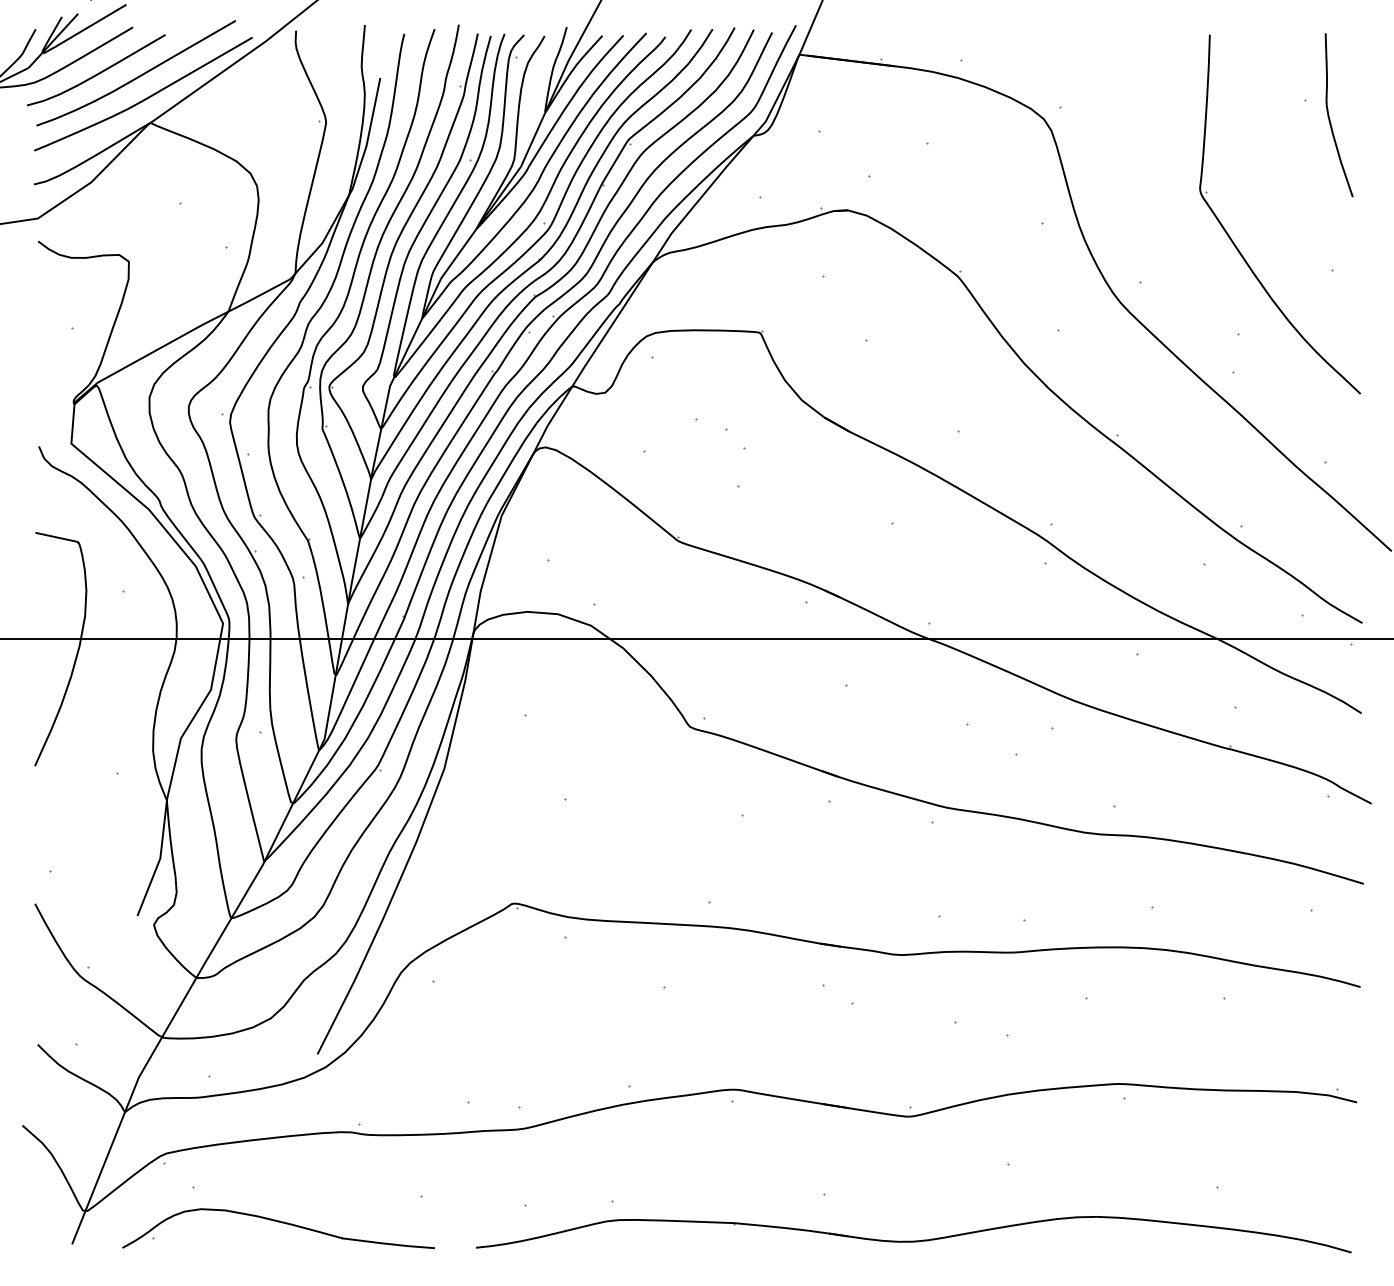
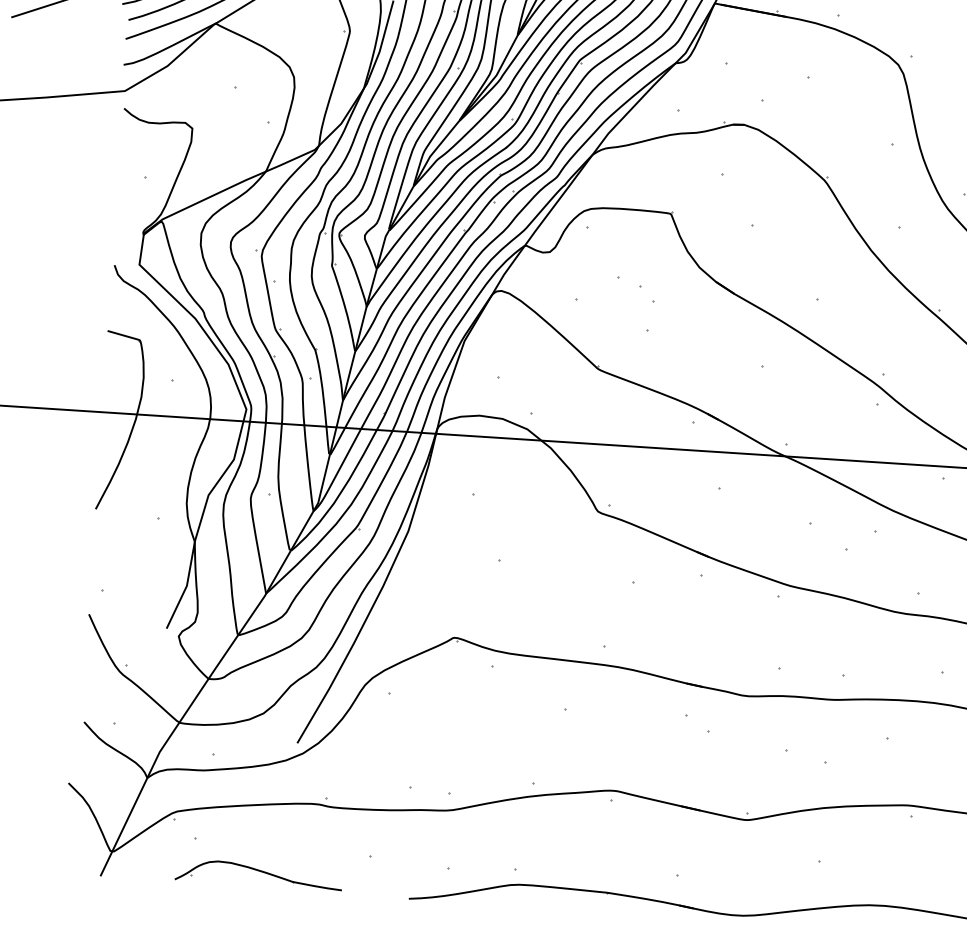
part: (278, 1228) -> (258, 874), size x0.7

